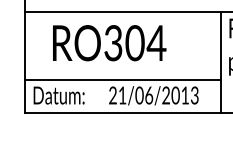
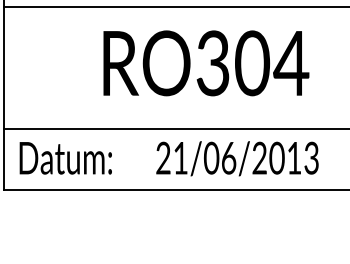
text: (109, 43) -> (206, 63), moved

